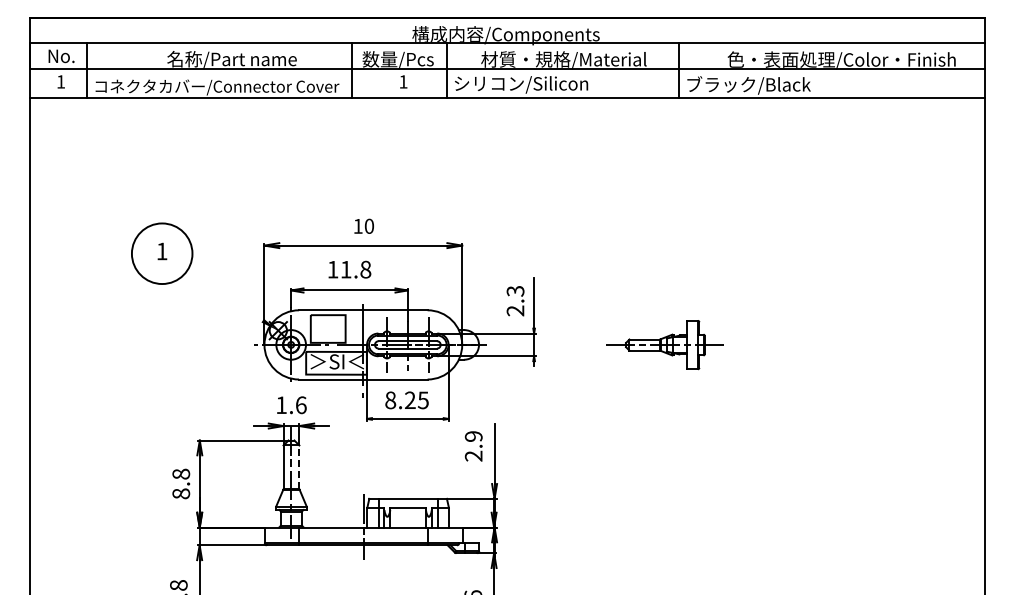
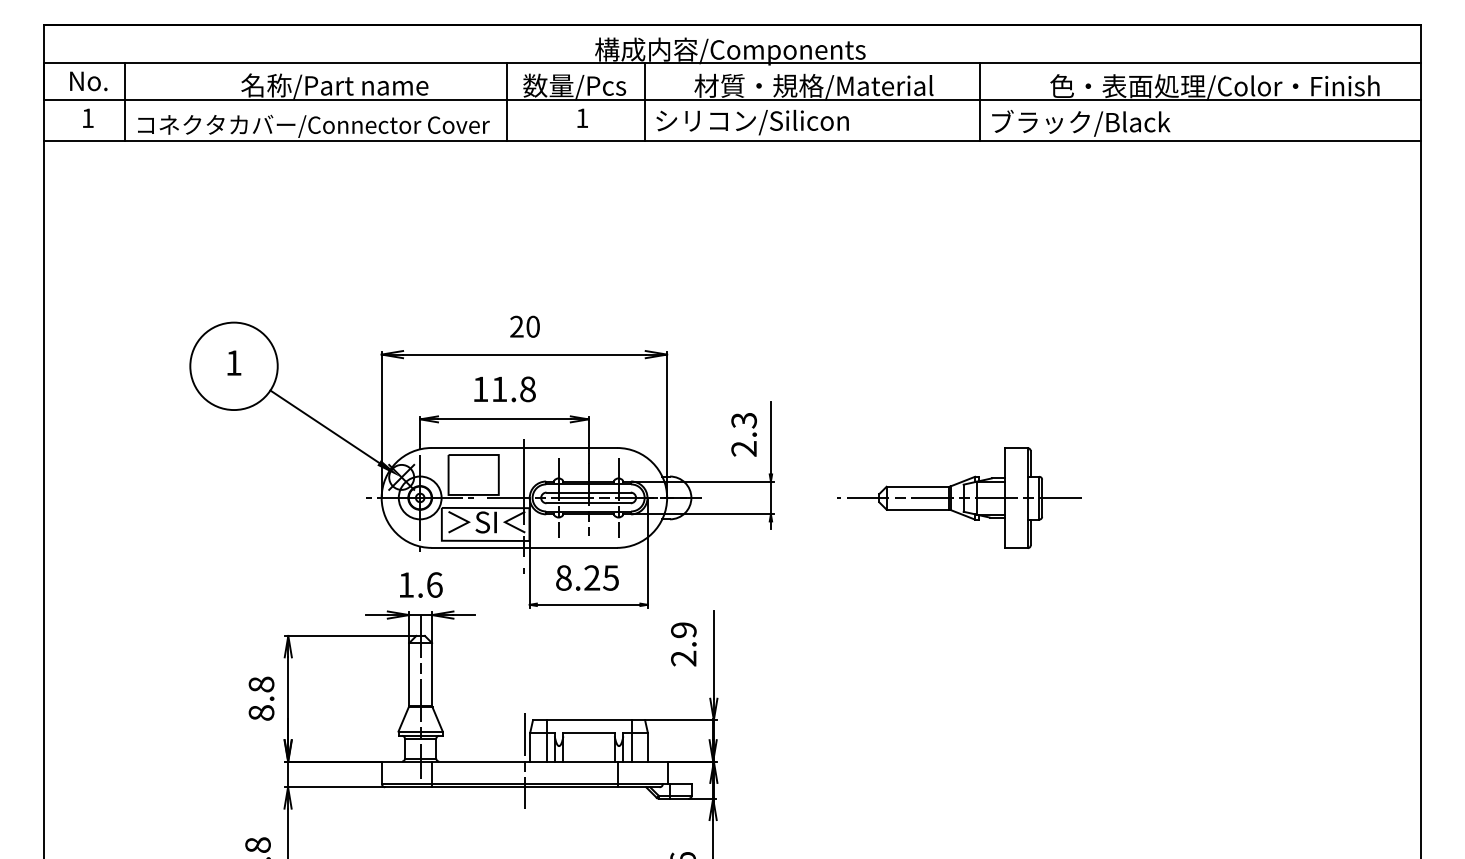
text: (357, 225) -> (515, 325), 10 -> 20
line: (224, 295) -> (323, 426), added
part: (664, 344) -> (959, 497), size x1.43
line: (299, 467) -> (432, 674), dashed -> solid

